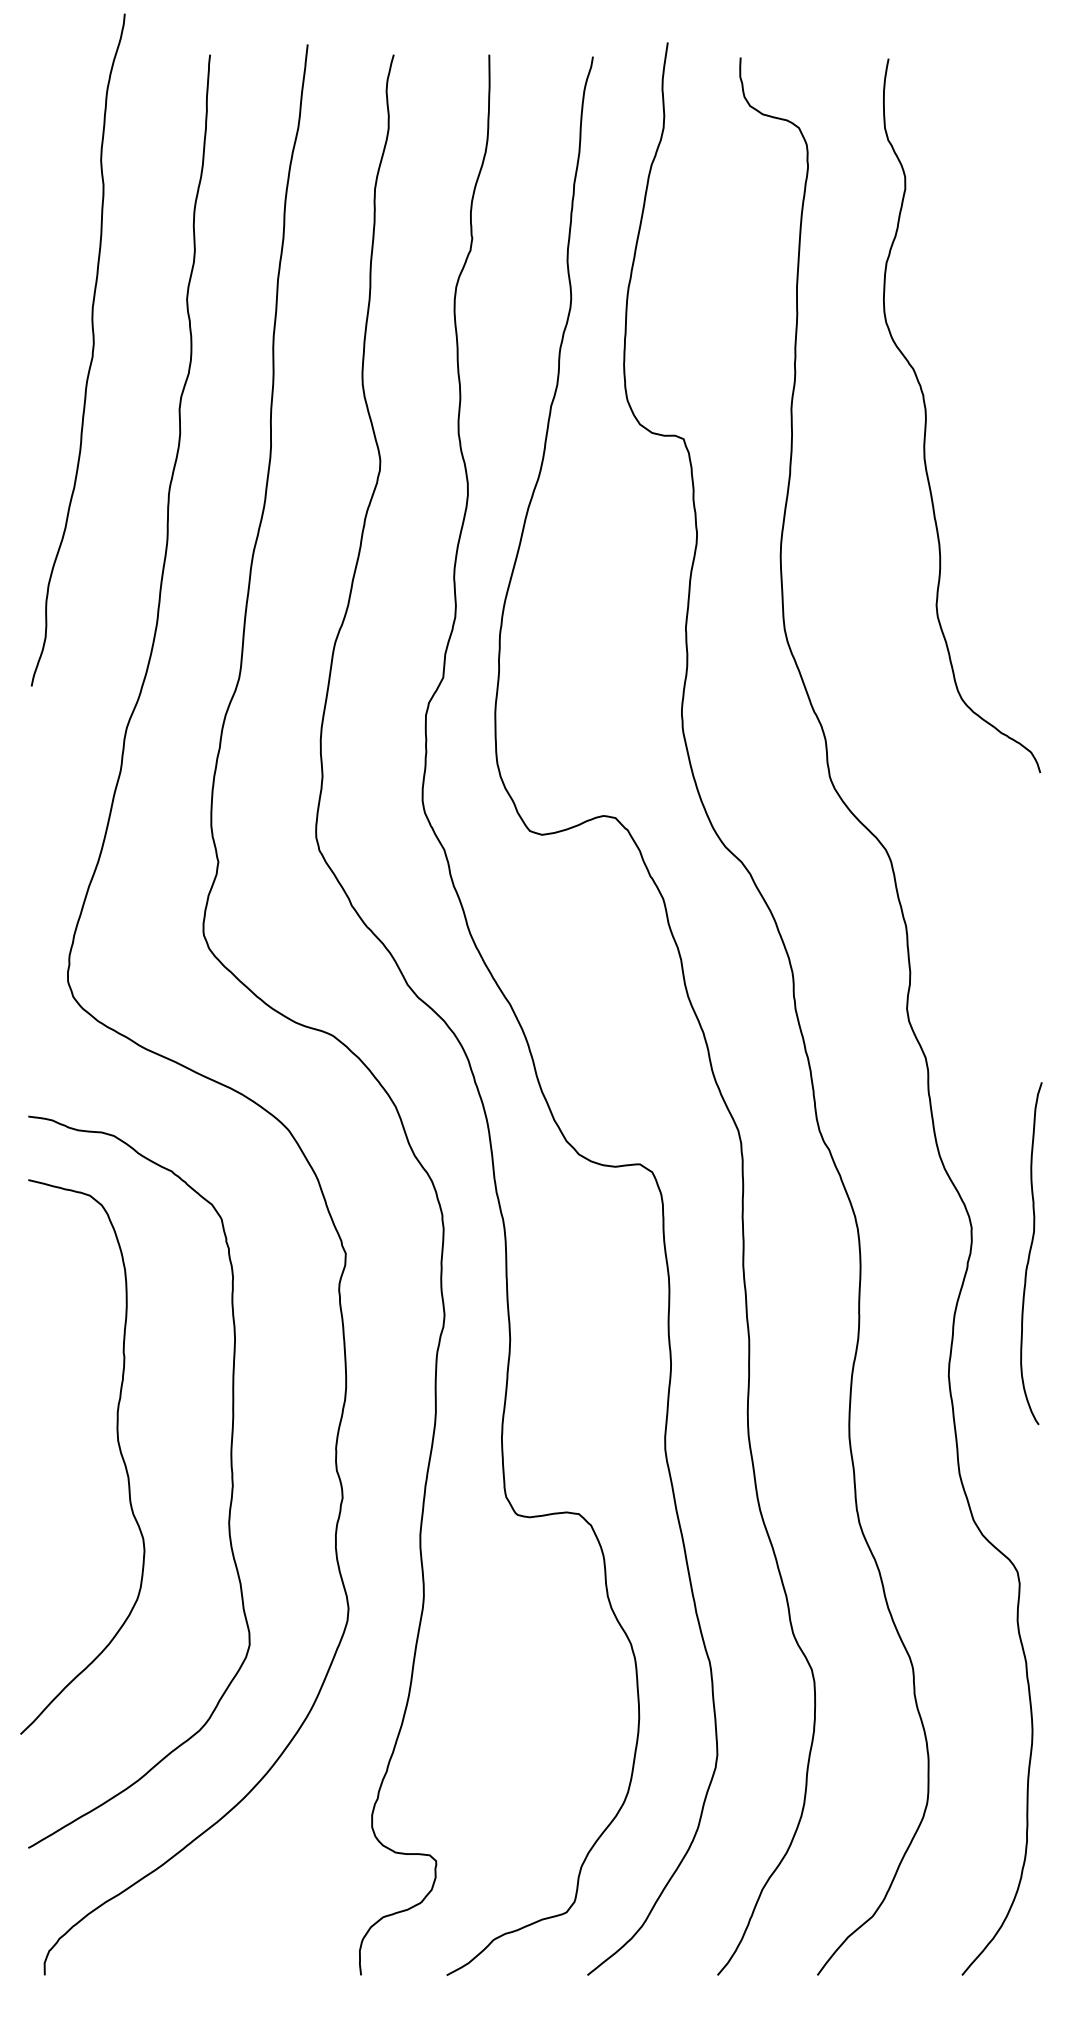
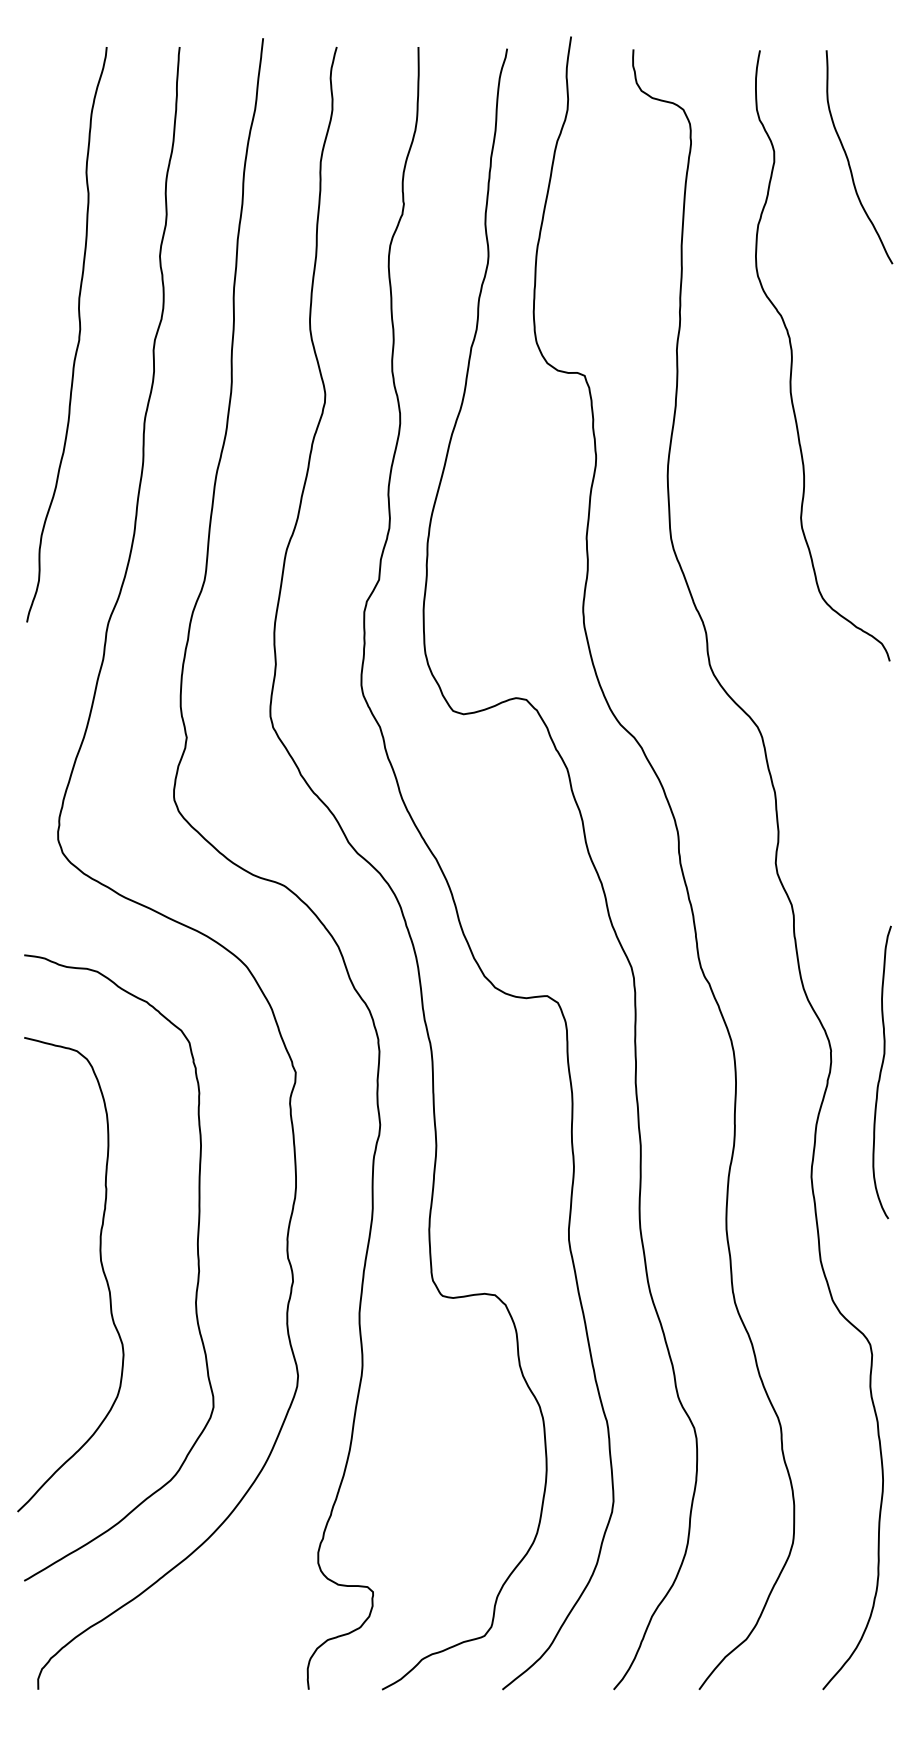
curve: (992, 186) -> (848, 159), added
curve: (91, 352) -> (78, 336), moved
curve: (118, 1447) -> (101, 1266), moved

